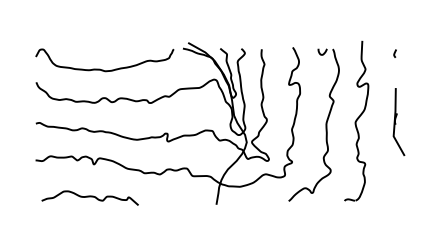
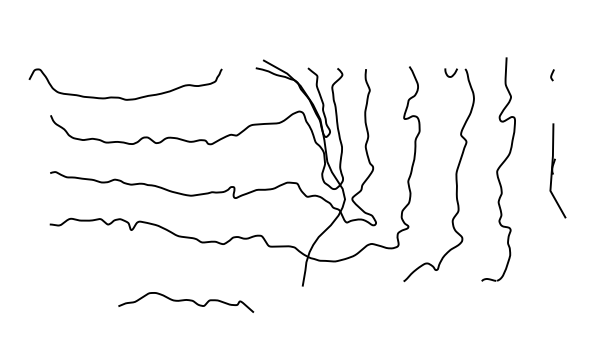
curve: (100, 68) -> (119, 96), moved
curve: (89, 197) -> (185, 301), moved

